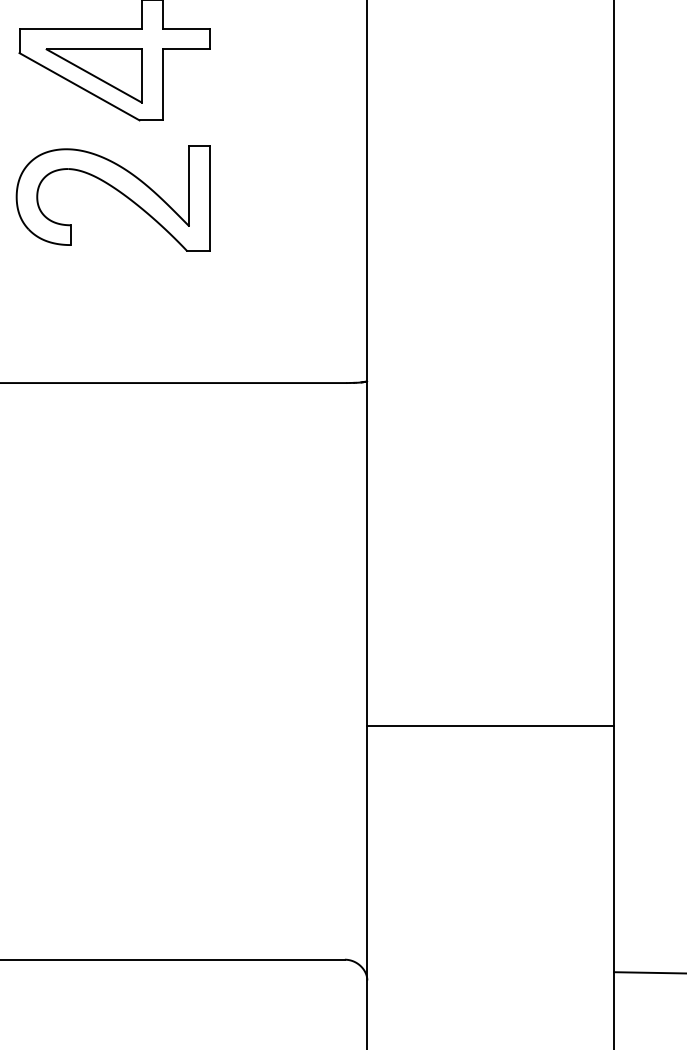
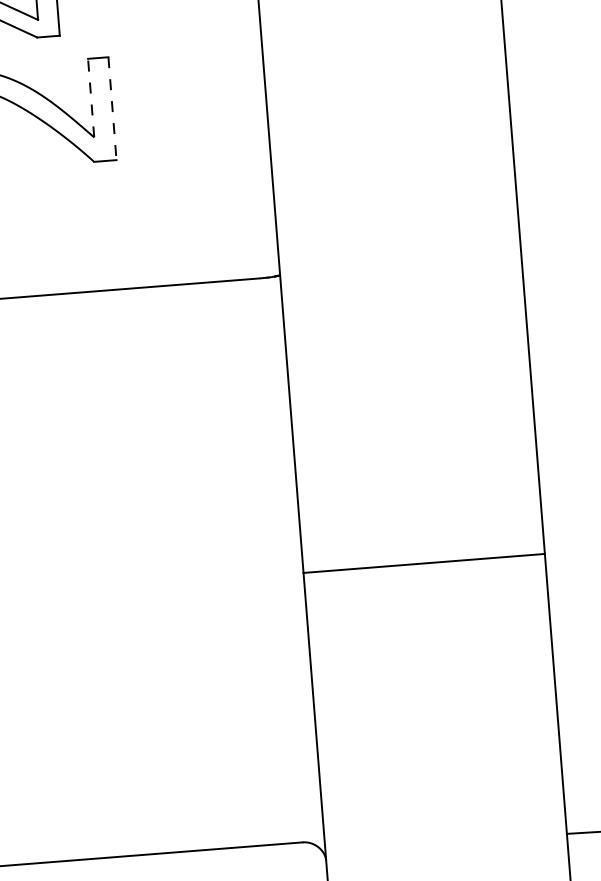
line: (189, 185) -> (91, 97), solid -> dashed
line: (210, 198) -> (112, 108), solid -> dashed
line: (490, 725) -> (423, 563), moved

